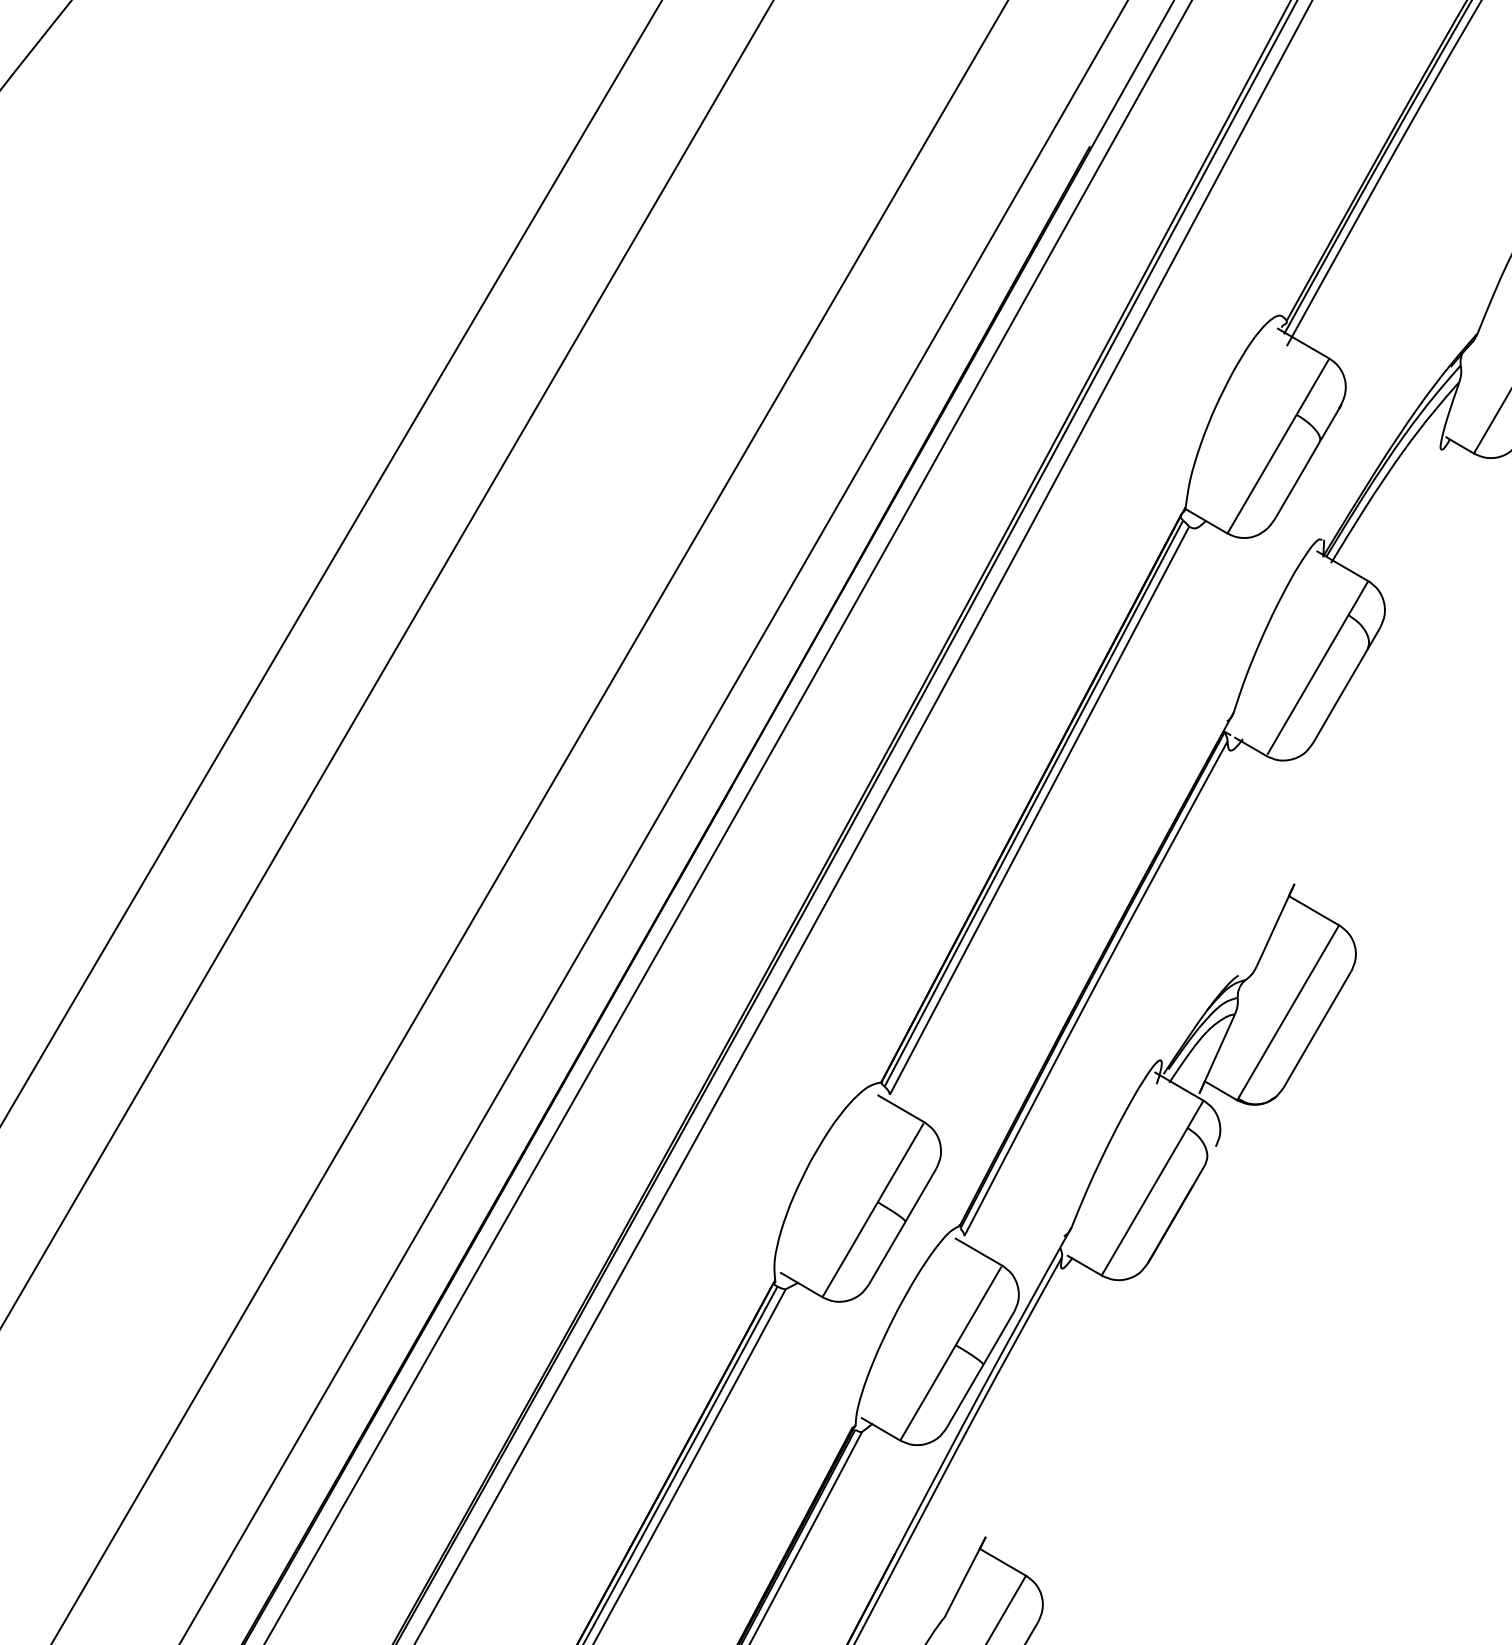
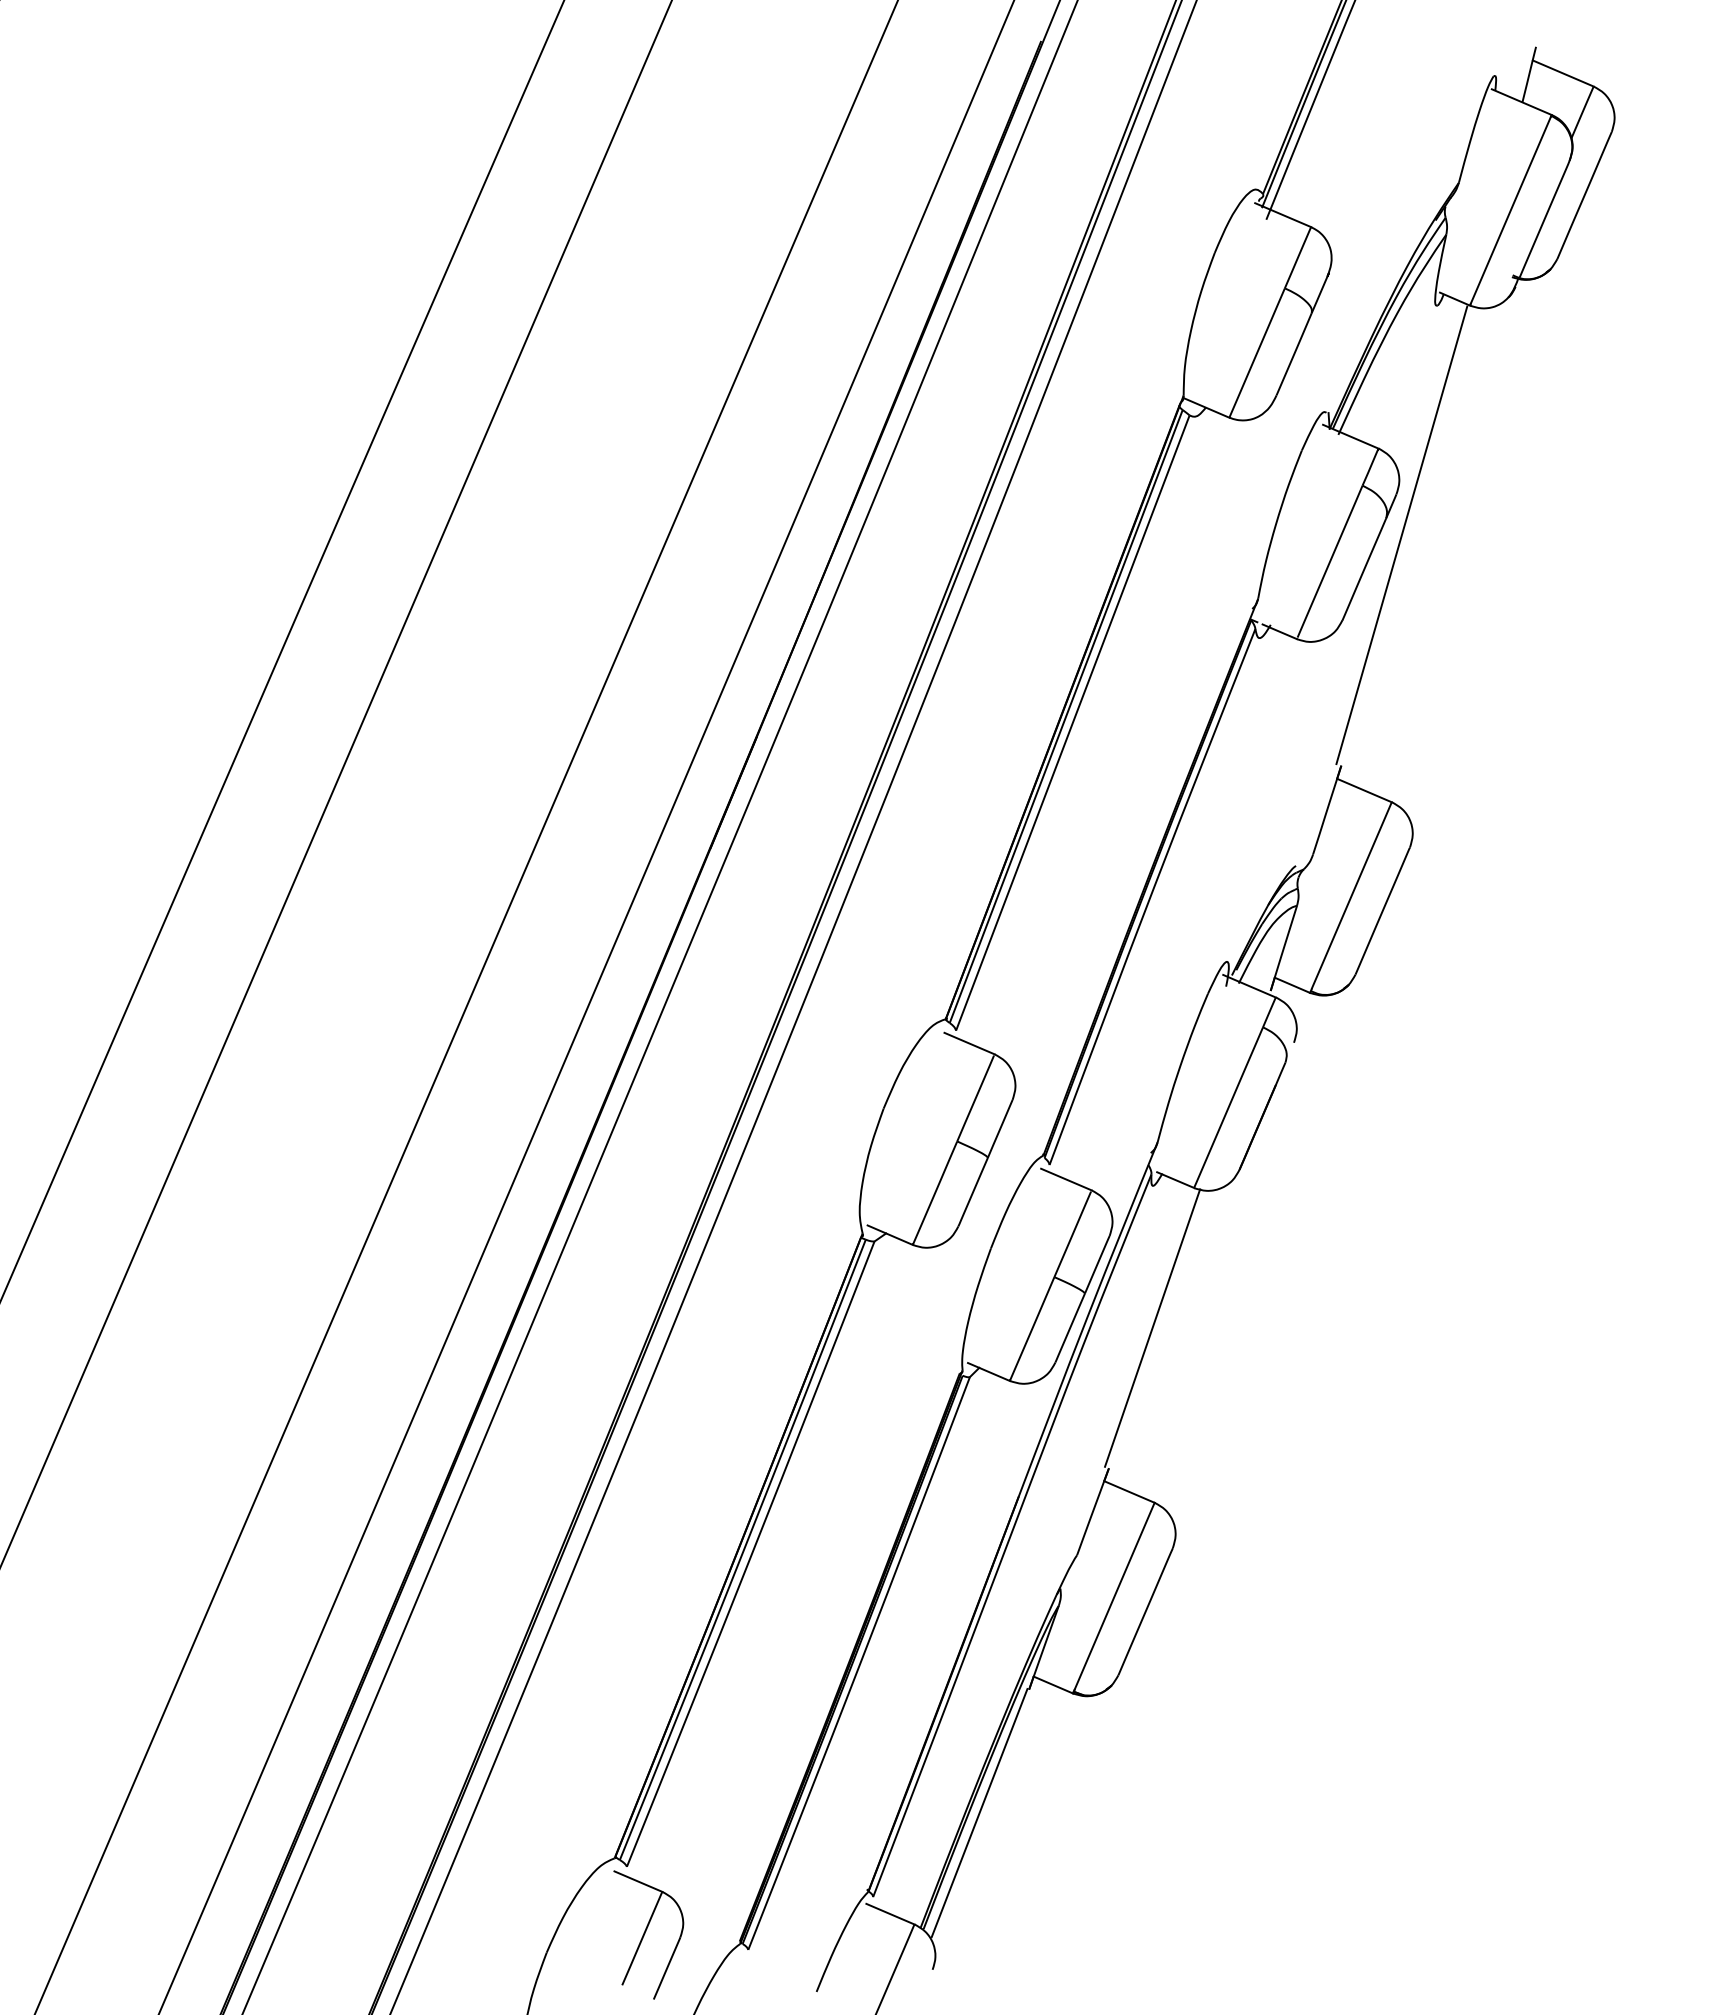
line: (1380, 668) -> (1401, 535), added
line: (1044, 1405) -> (1152, 1327), added

